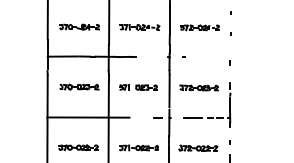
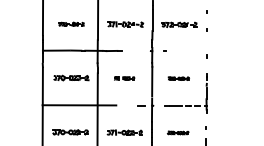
part: (79, 27) -> (71, 24), size x0.7
part: (138, 87) -> (124, 78), size x0.6
part: (198, 87) -> (178, 78), size x0.6
part: (198, 147) -> (178, 132), size x0.6

